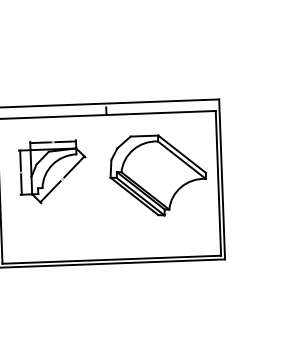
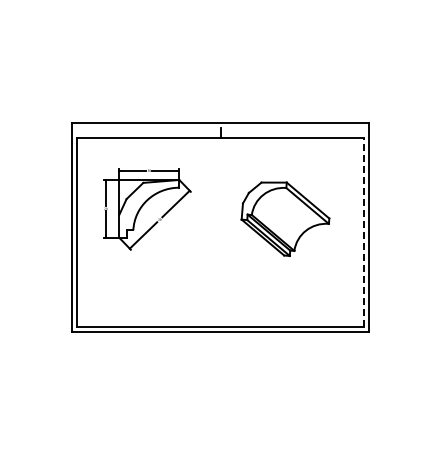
part: (158, 174) -> (285, 218), size x0.7
line: (218, 183) -> (363, 232), solid -> dashed

